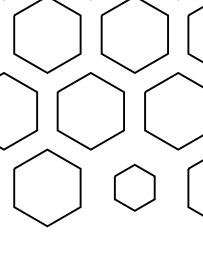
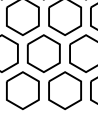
part: (133, 187) -> (64, 90), size x1.67

